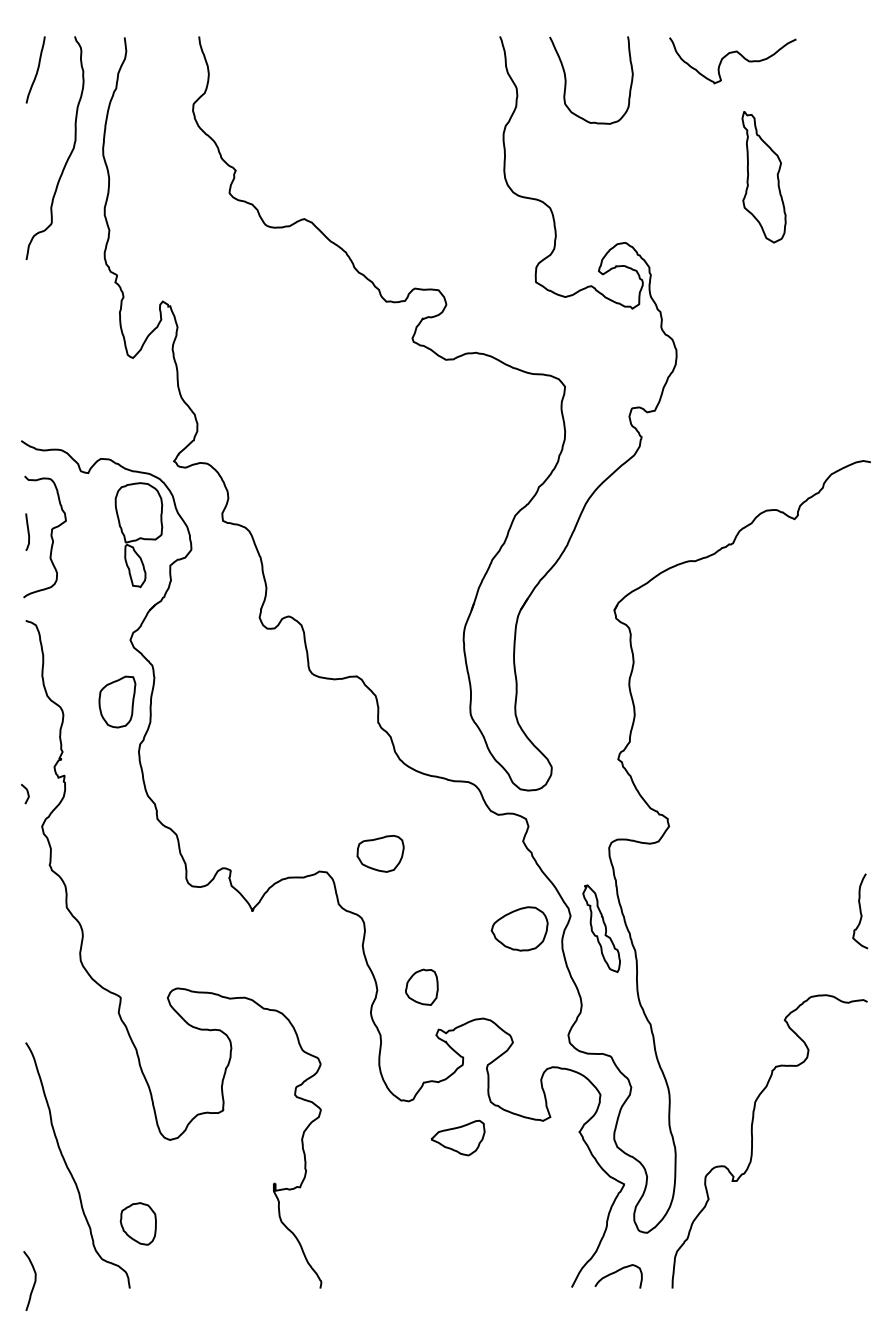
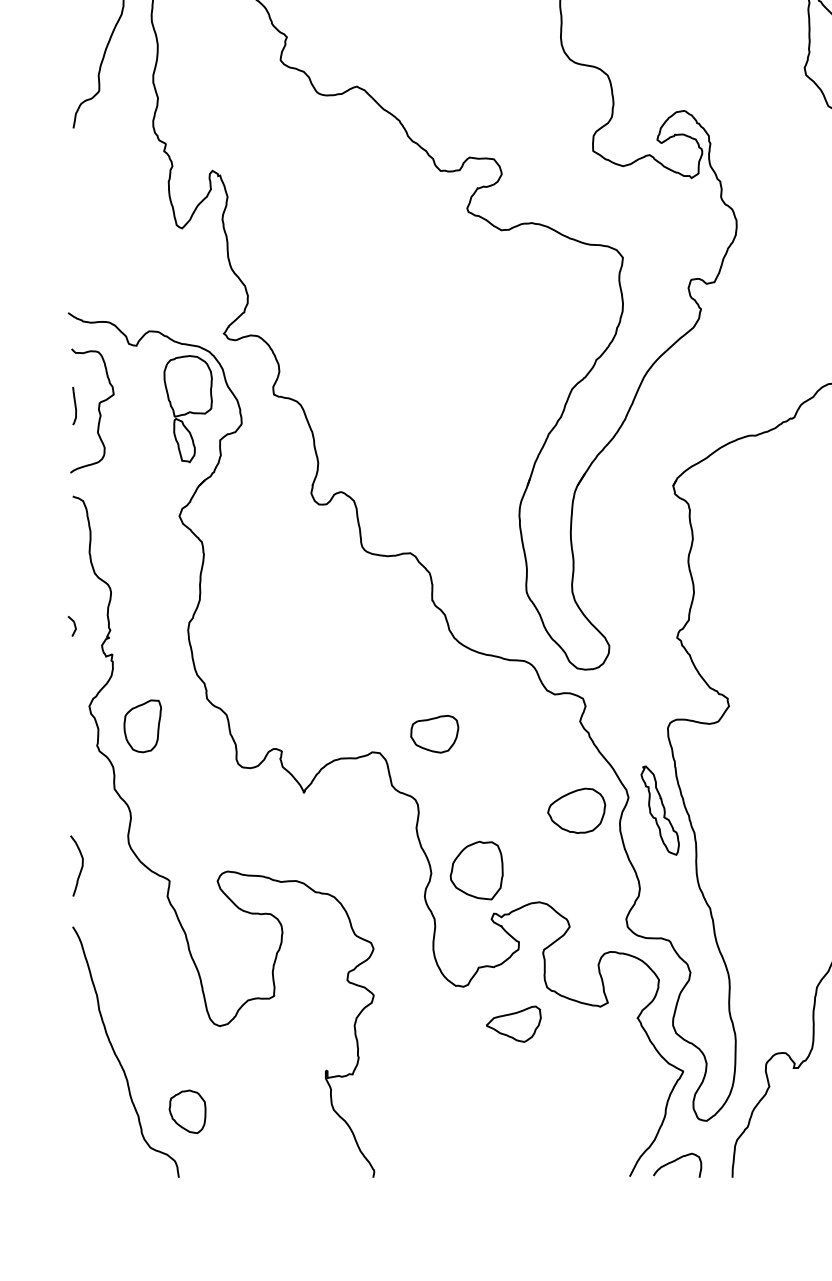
part: (117, 701) -> (142, 725), moved
line: (27, 794) -> (74, 626), moved
part: (421, 986) -> (476, 869), size x1.6
curve: (34, 1280) -> (81, 865), moved

